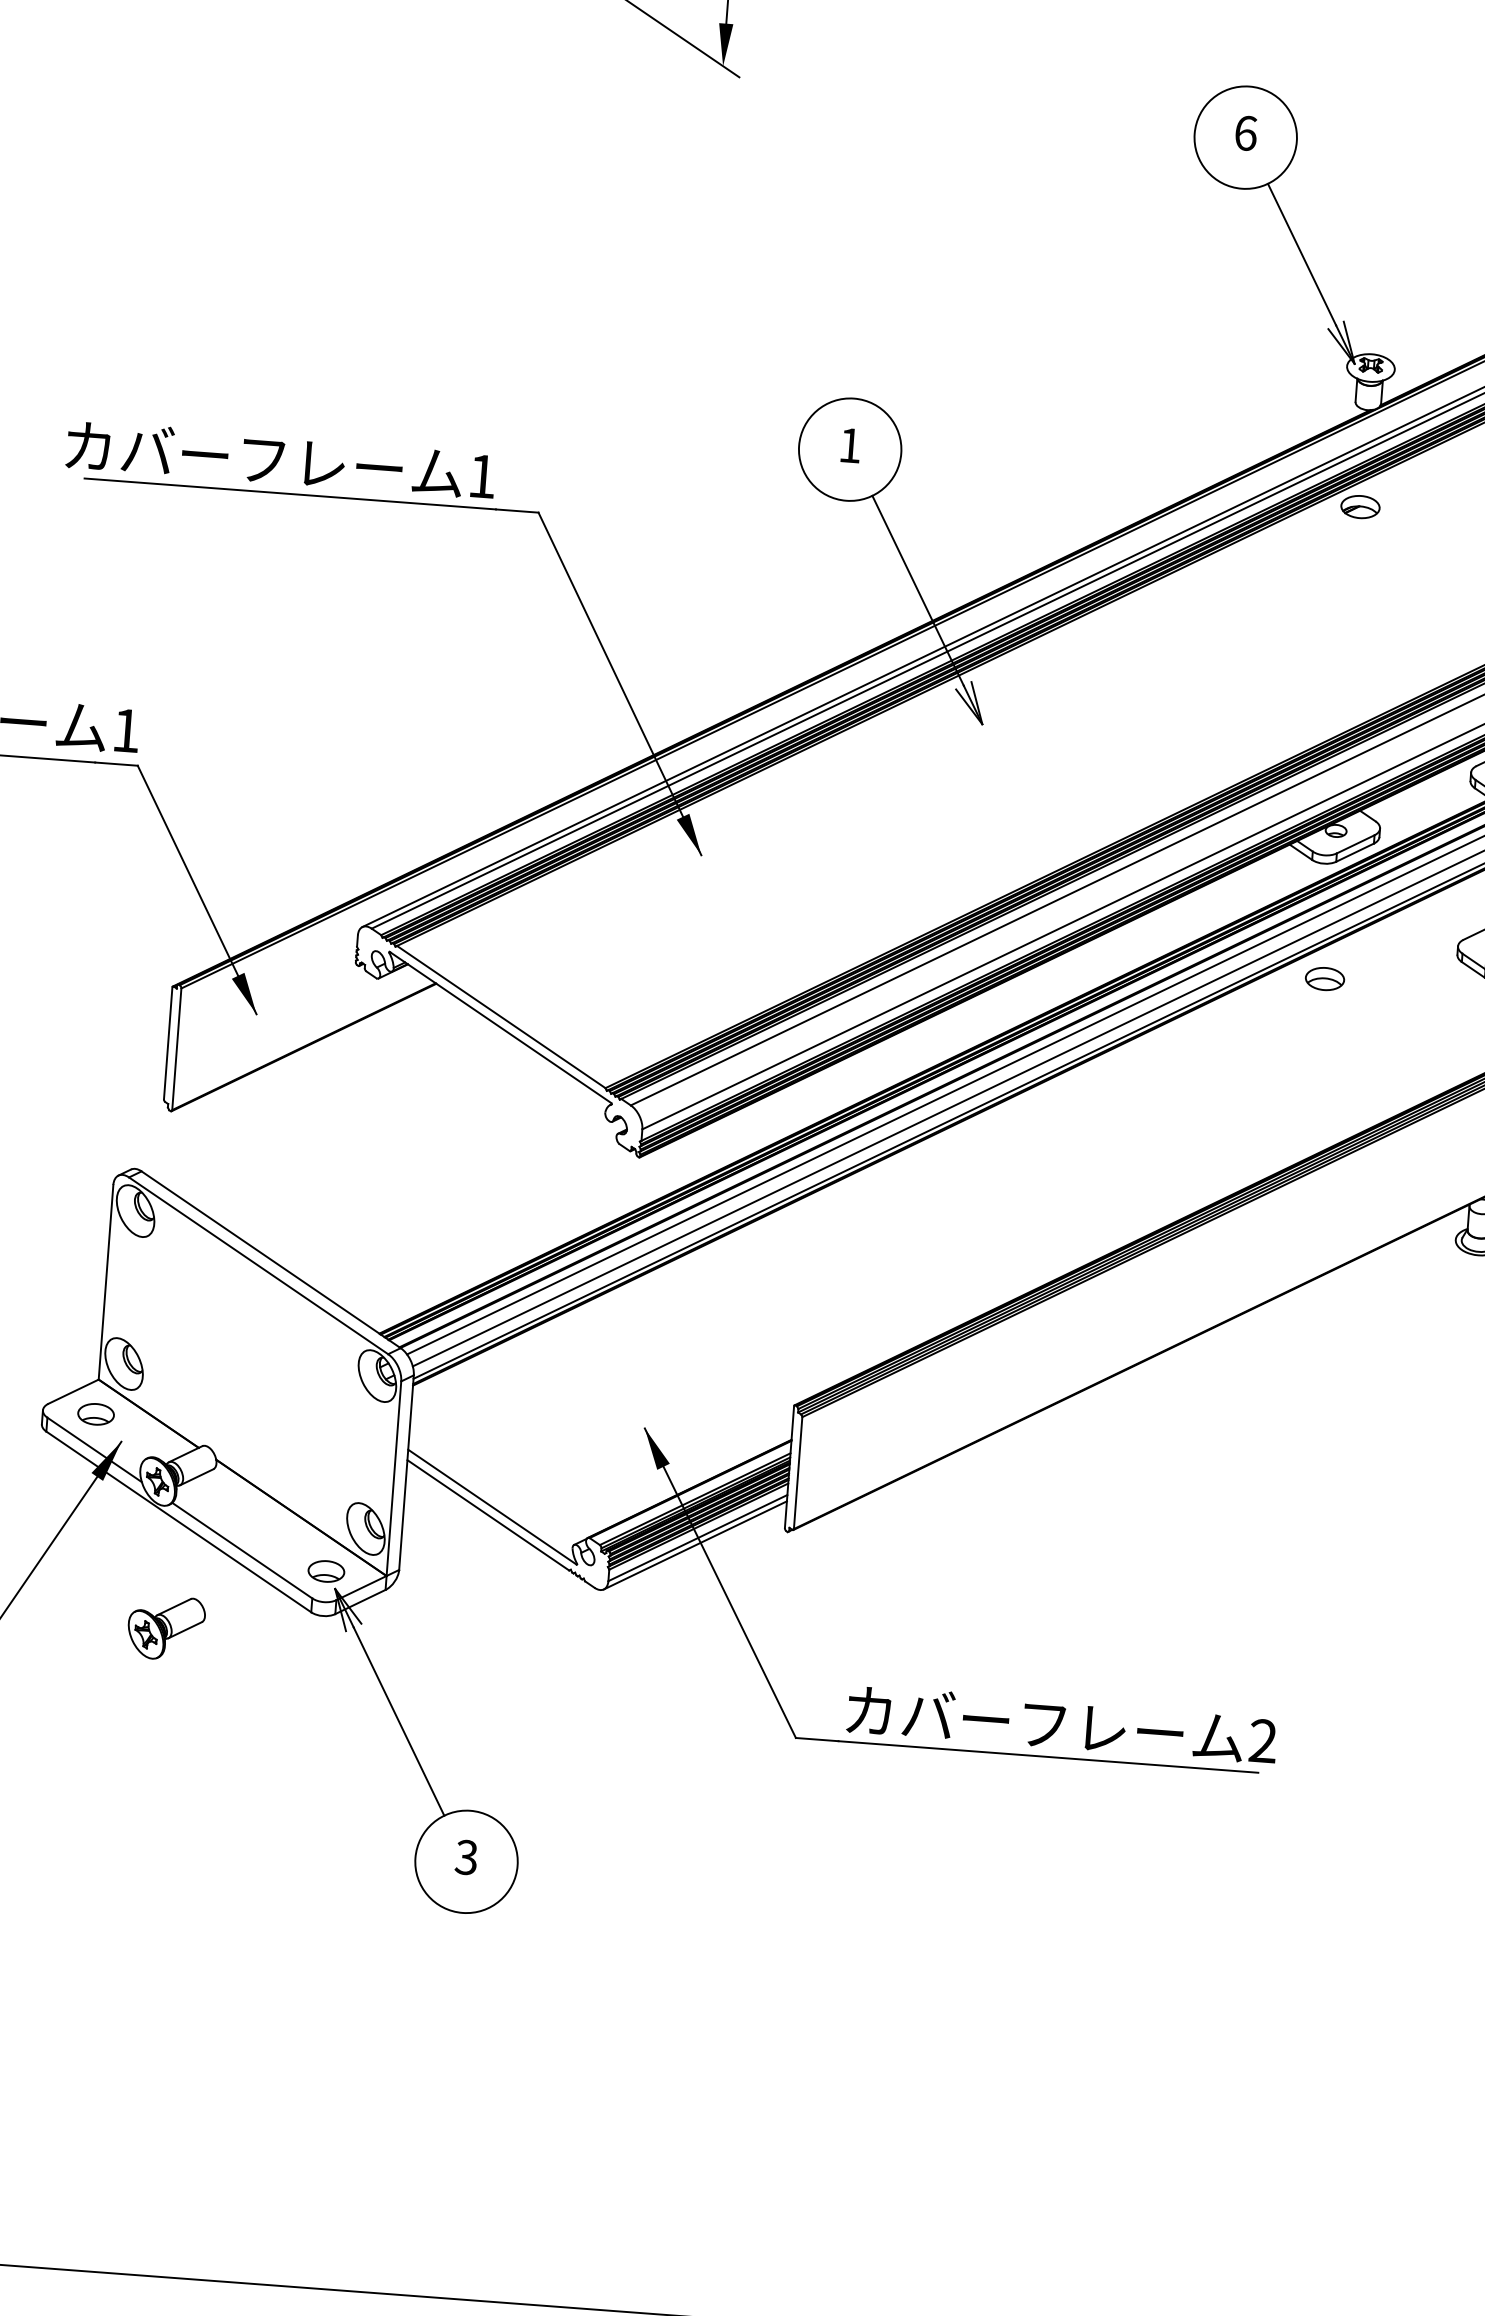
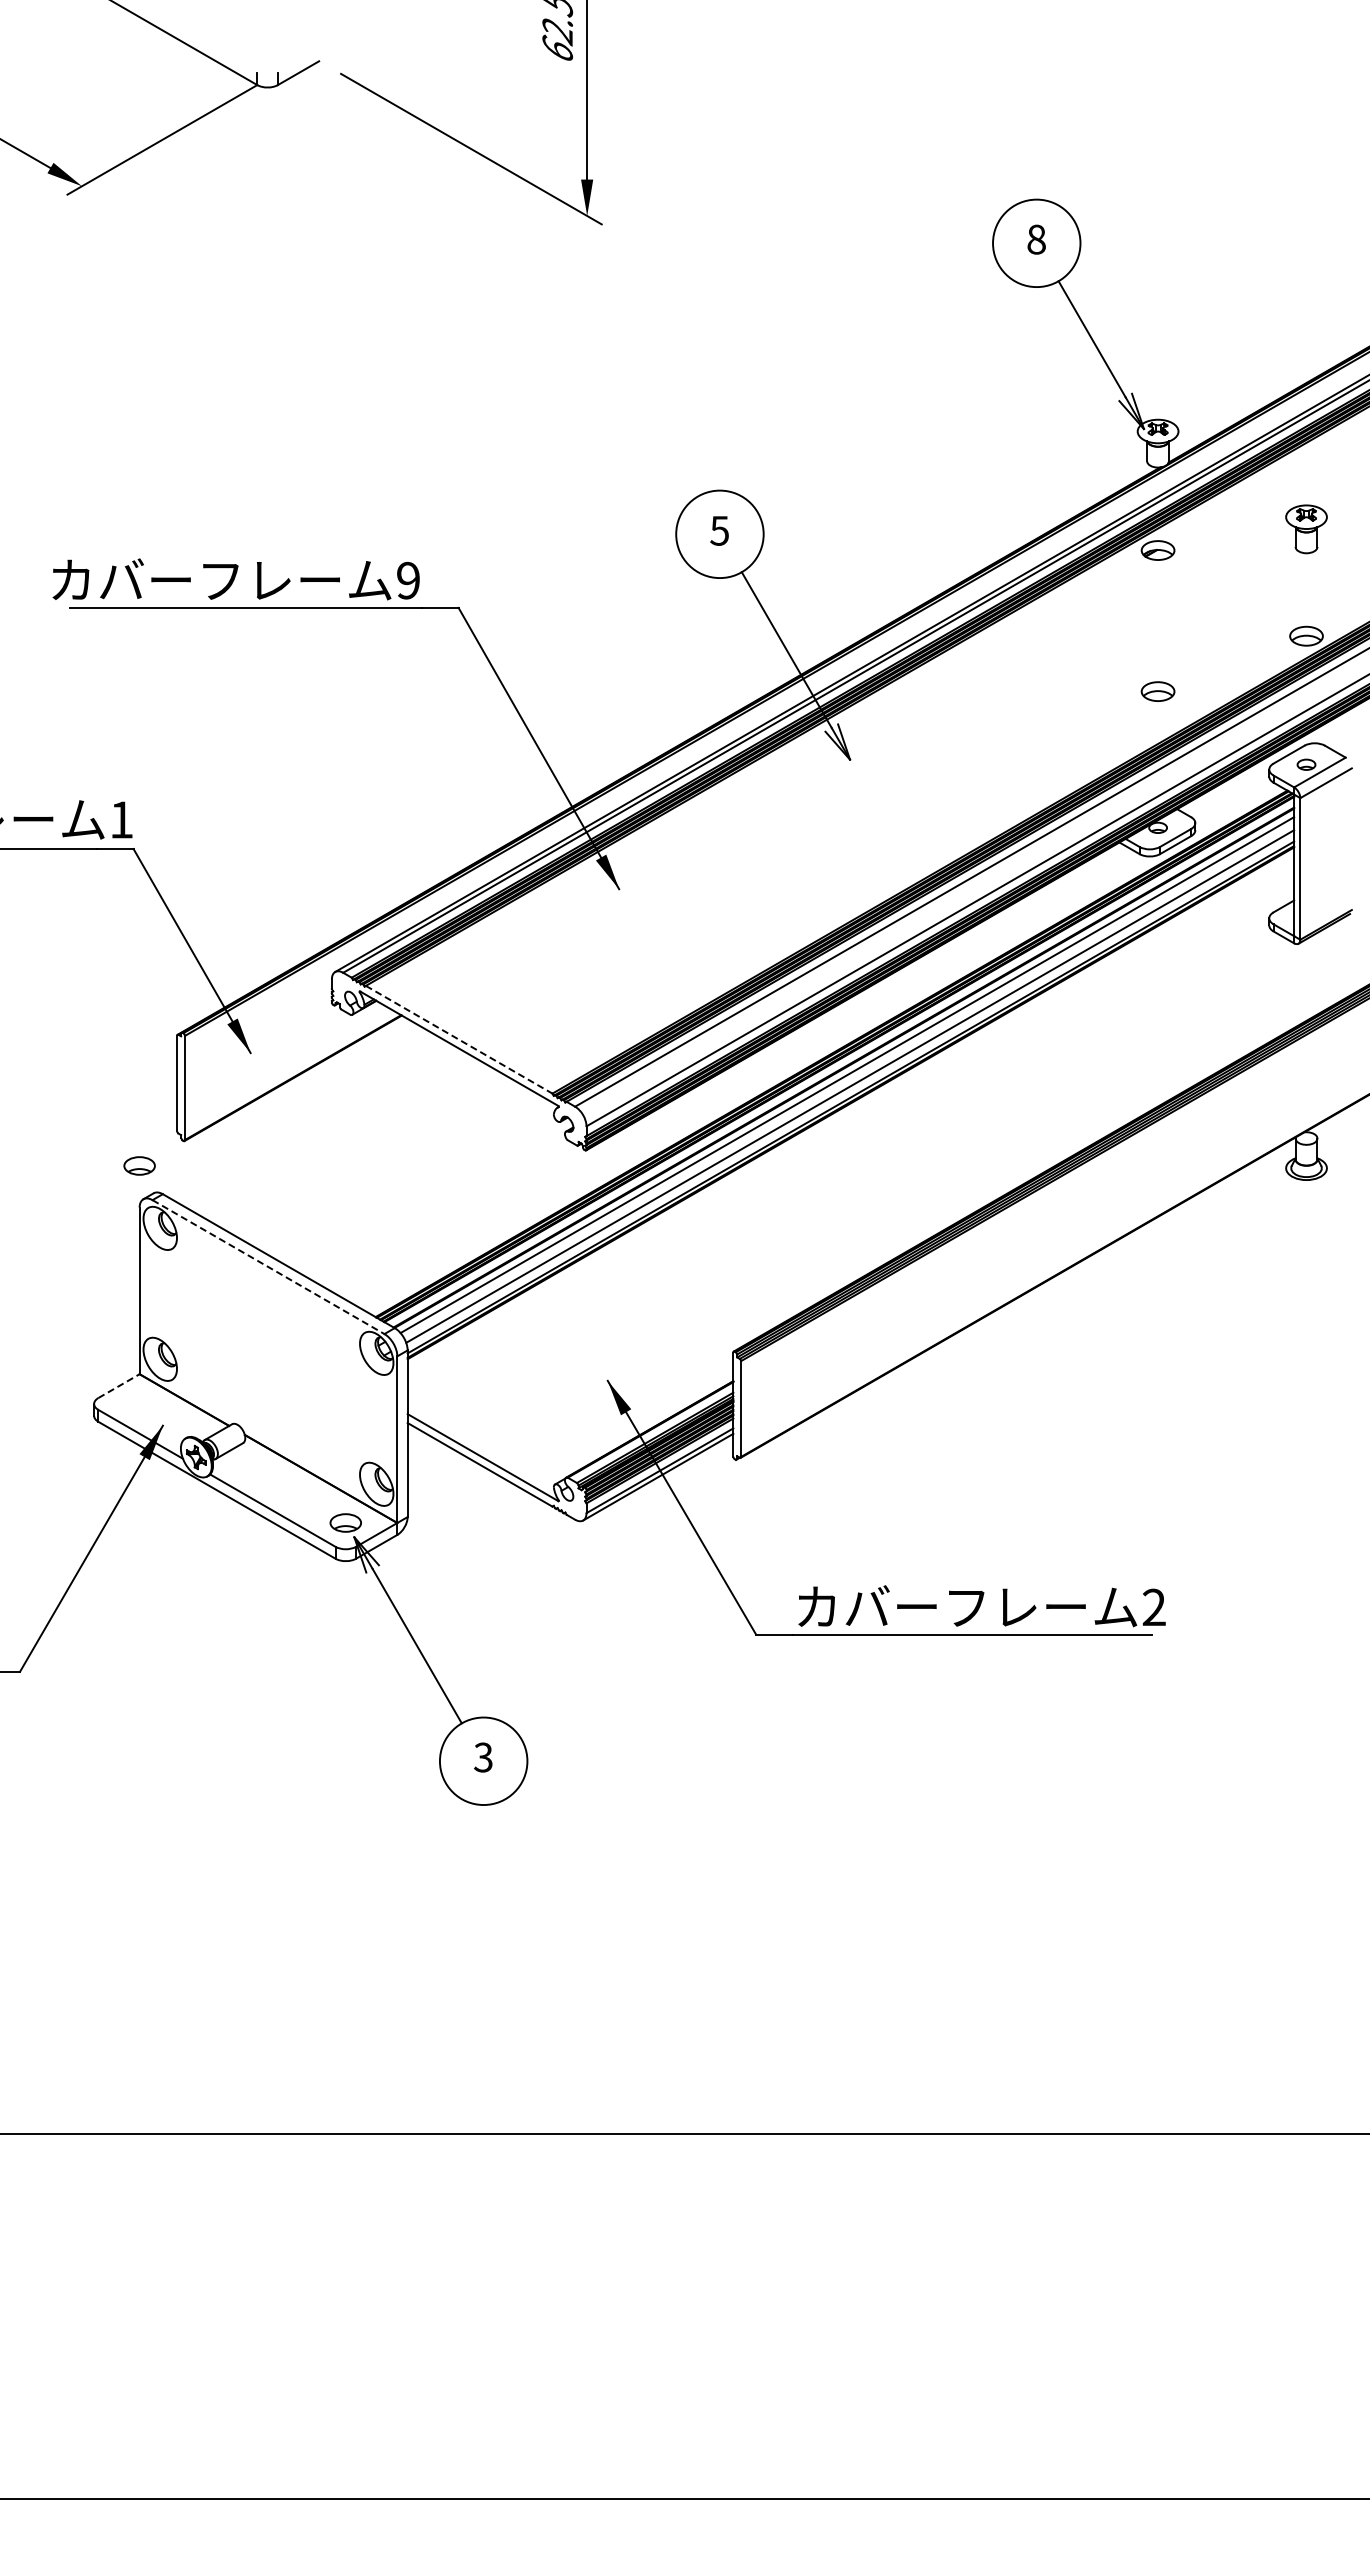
text: (1245, 133) -> (1036, 239), 6 -> 8
text: (850, 445) -> (719, 530), 1 -> 5
text: (482, 476) -> (408, 580), 1 -> 9
part: (1324, 978) -> (1157, 691), moved
line: (501, 1016) -> (459, 1039), solid -> dashed
line: (258, 1266) -> (268, 1267), solid -> dashed
line: (74, 1392) -> (119, 1386), solid -> dashed
part: (95, 1413) -> (139, 1165), moved
part: (166, 1628) -> (213, 1581), removed

